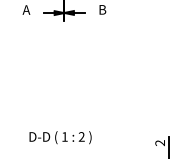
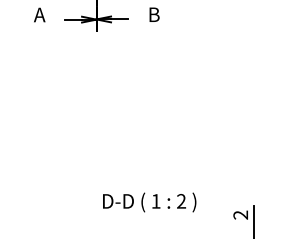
text: (60, 137) -> (149, 202), moved

